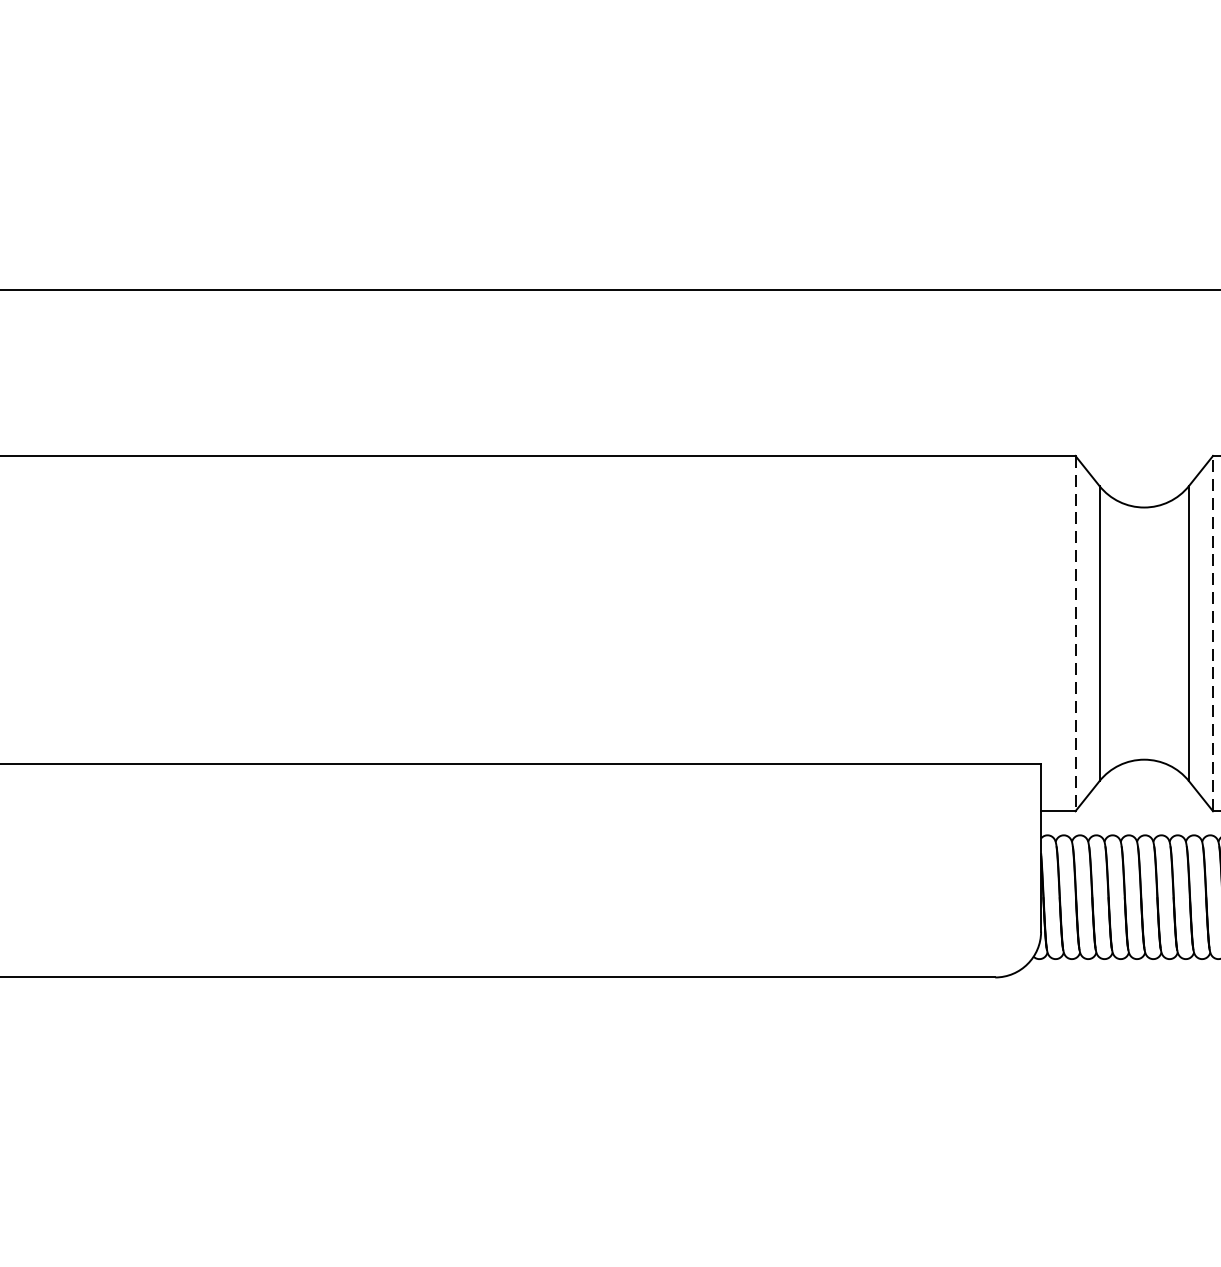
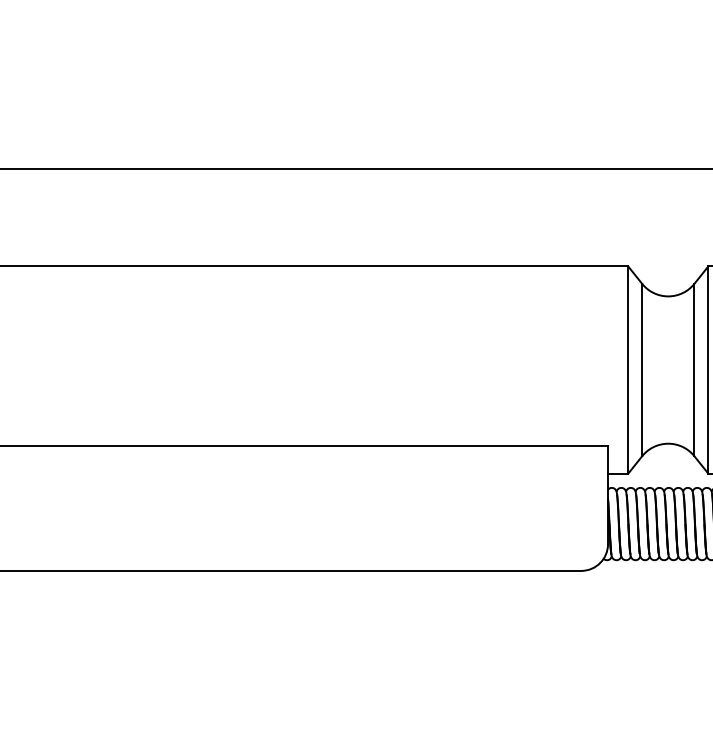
line: (1076, 634) -> (628, 370), dashed -> solid
line: (1213, 634) -> (708, 370), dashed -> solid

